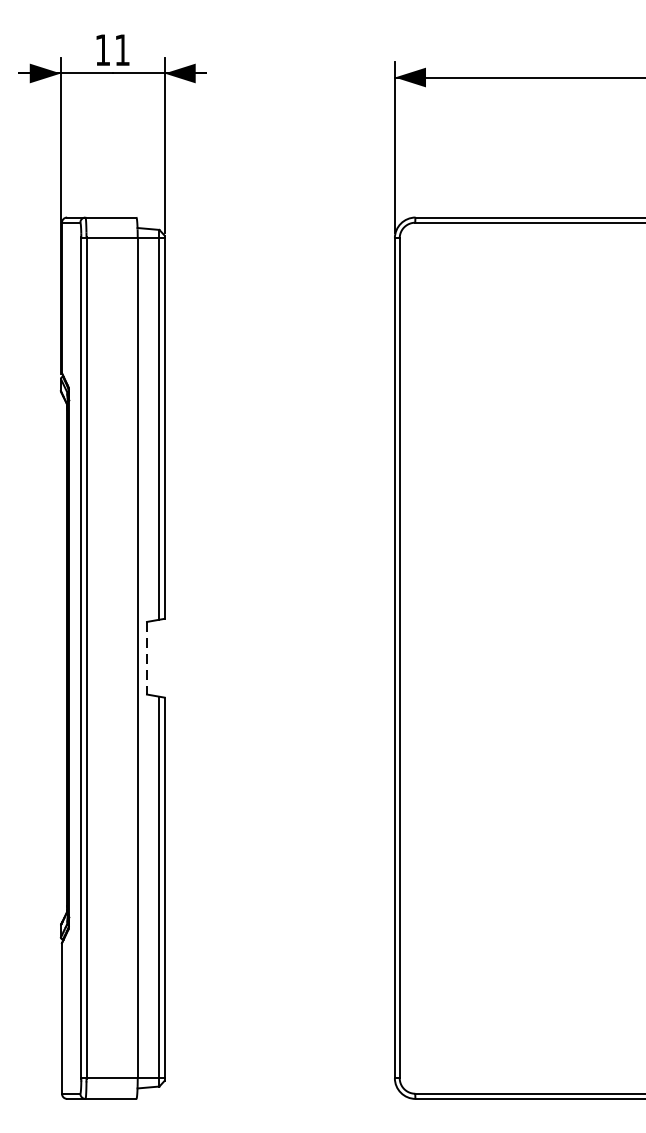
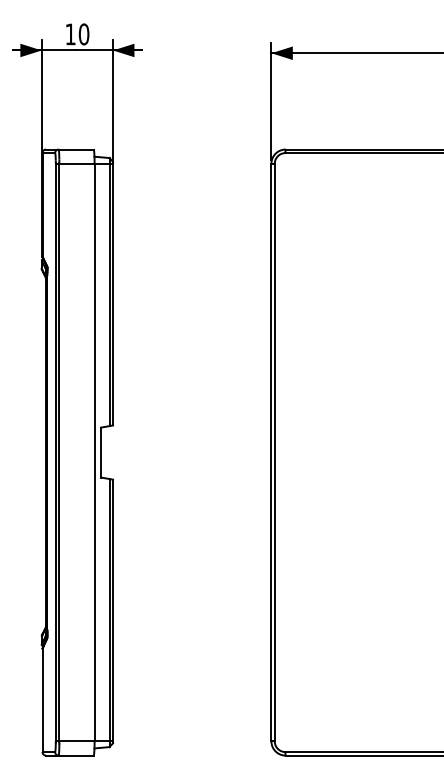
text: (121, 50) -> (83, 34), 11 -> 10
line: (146, 658) -> (100, 452), dashed -> solid

